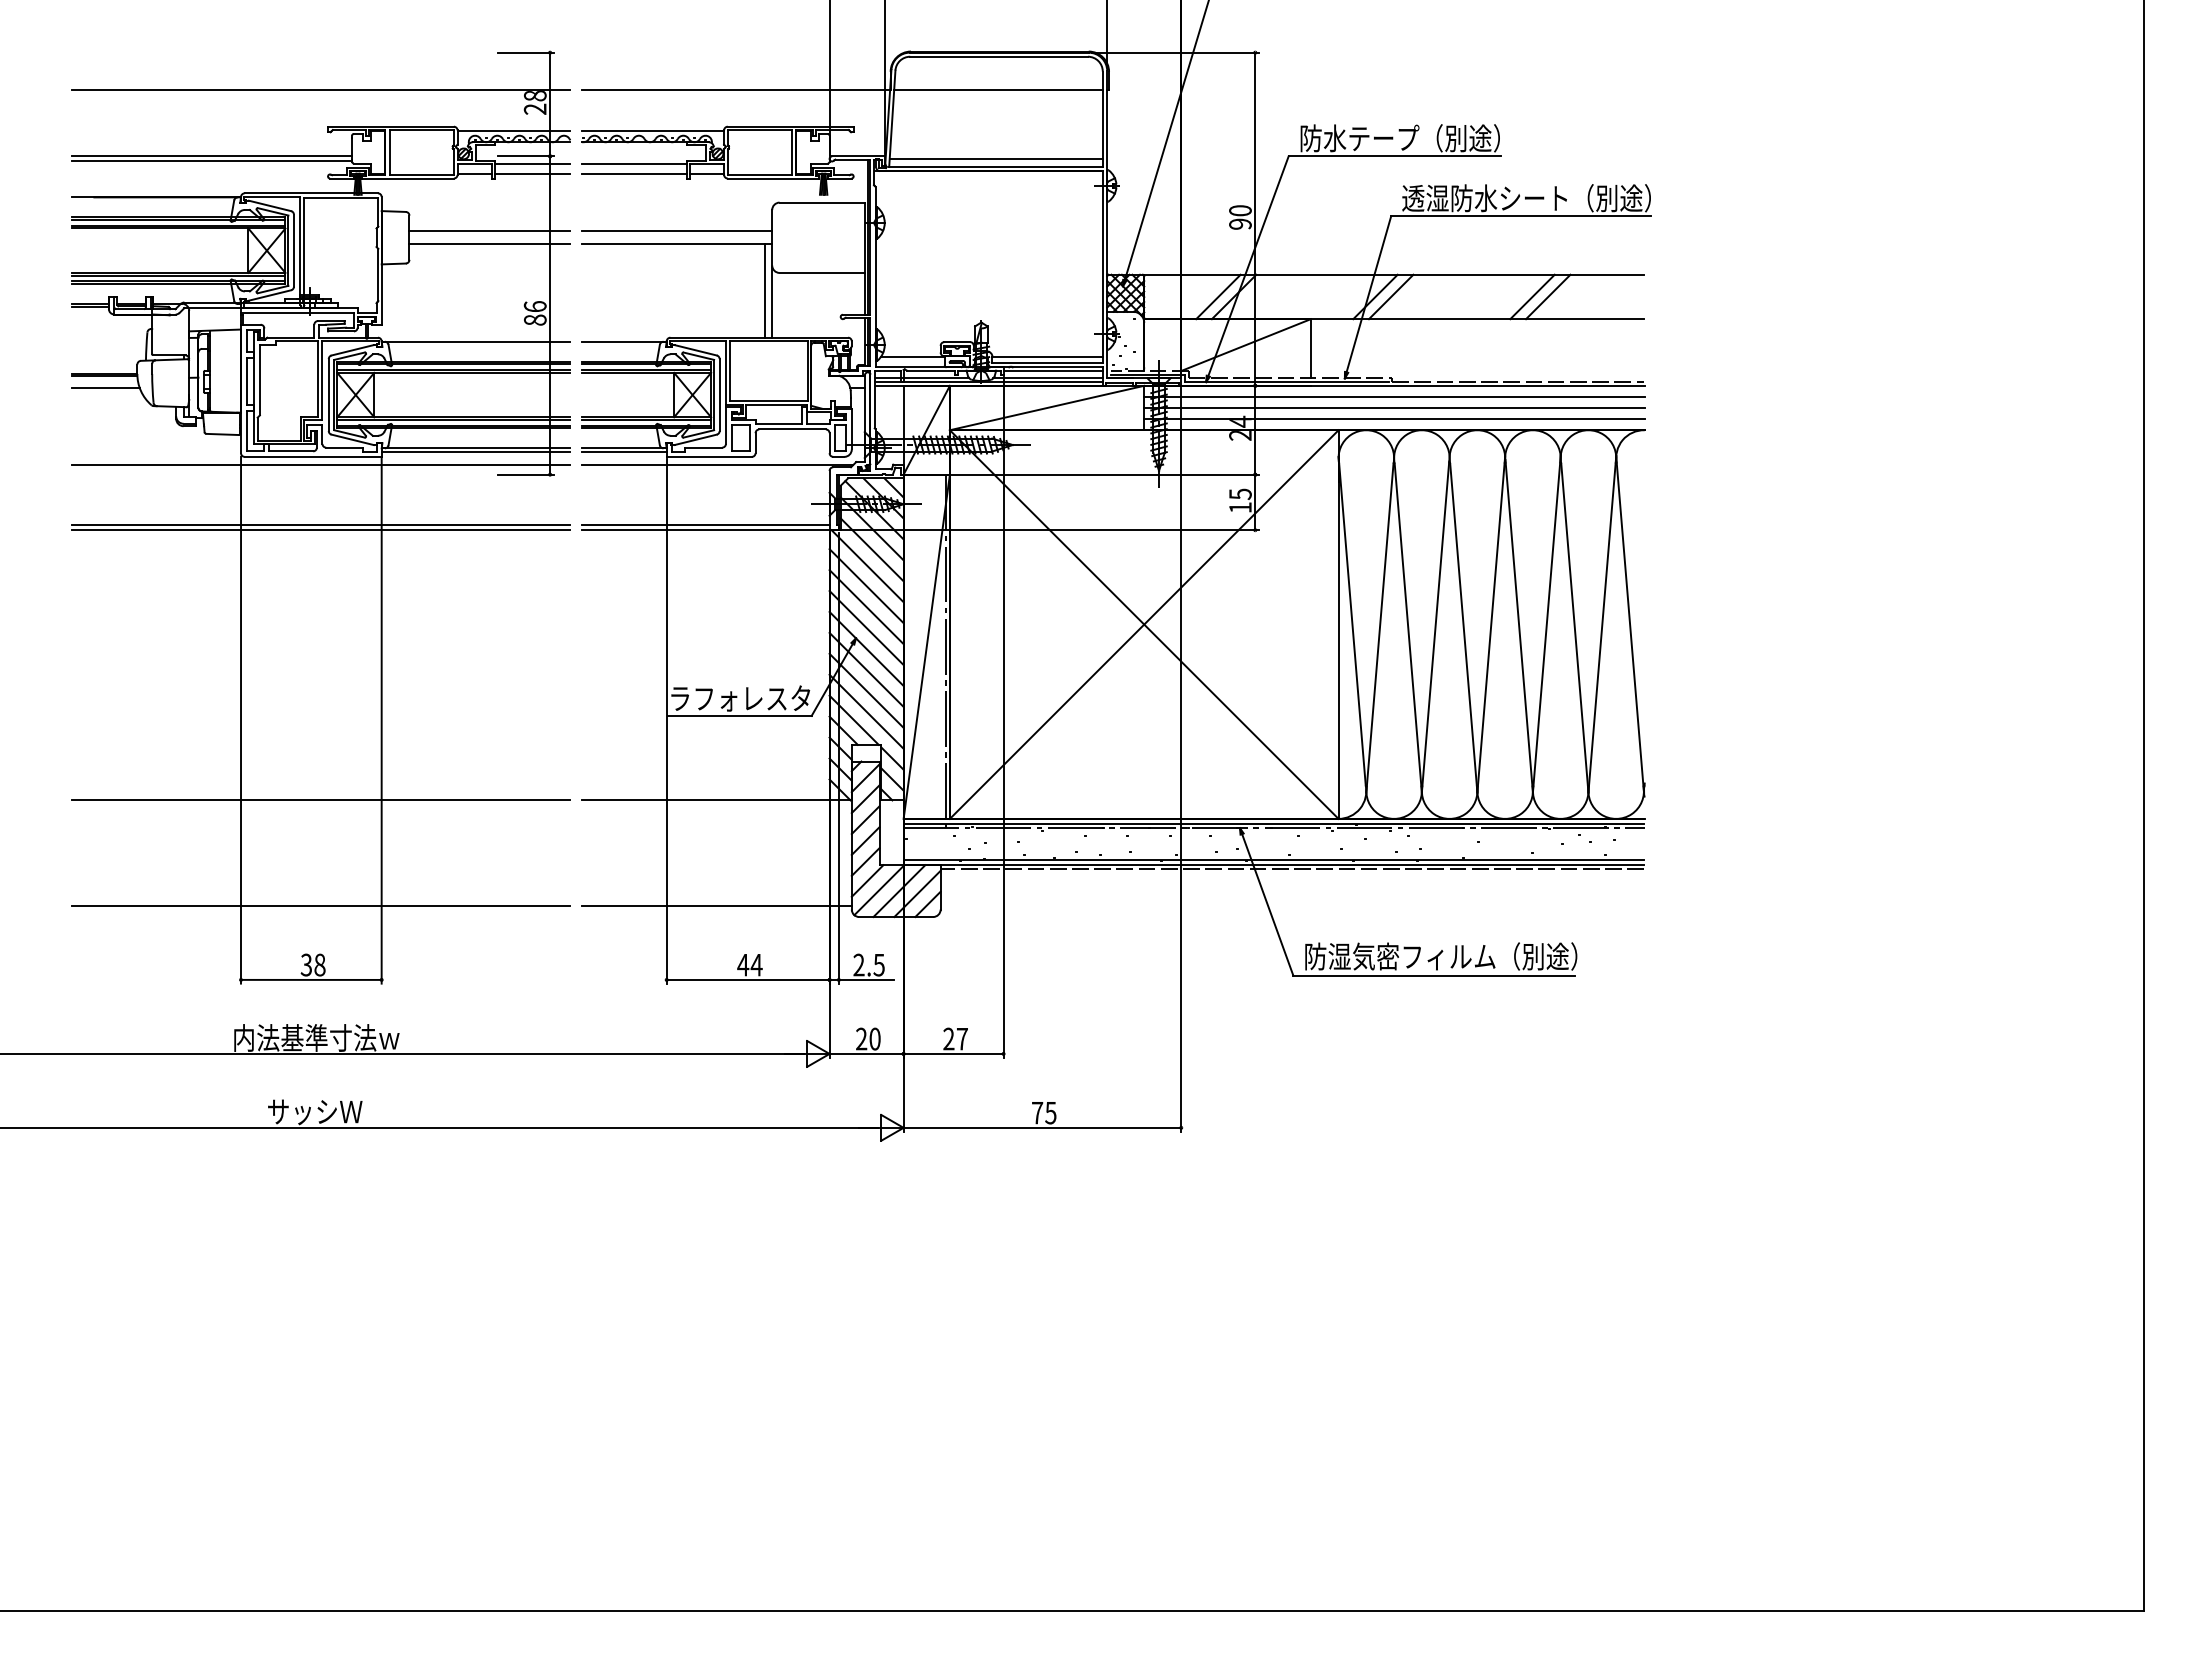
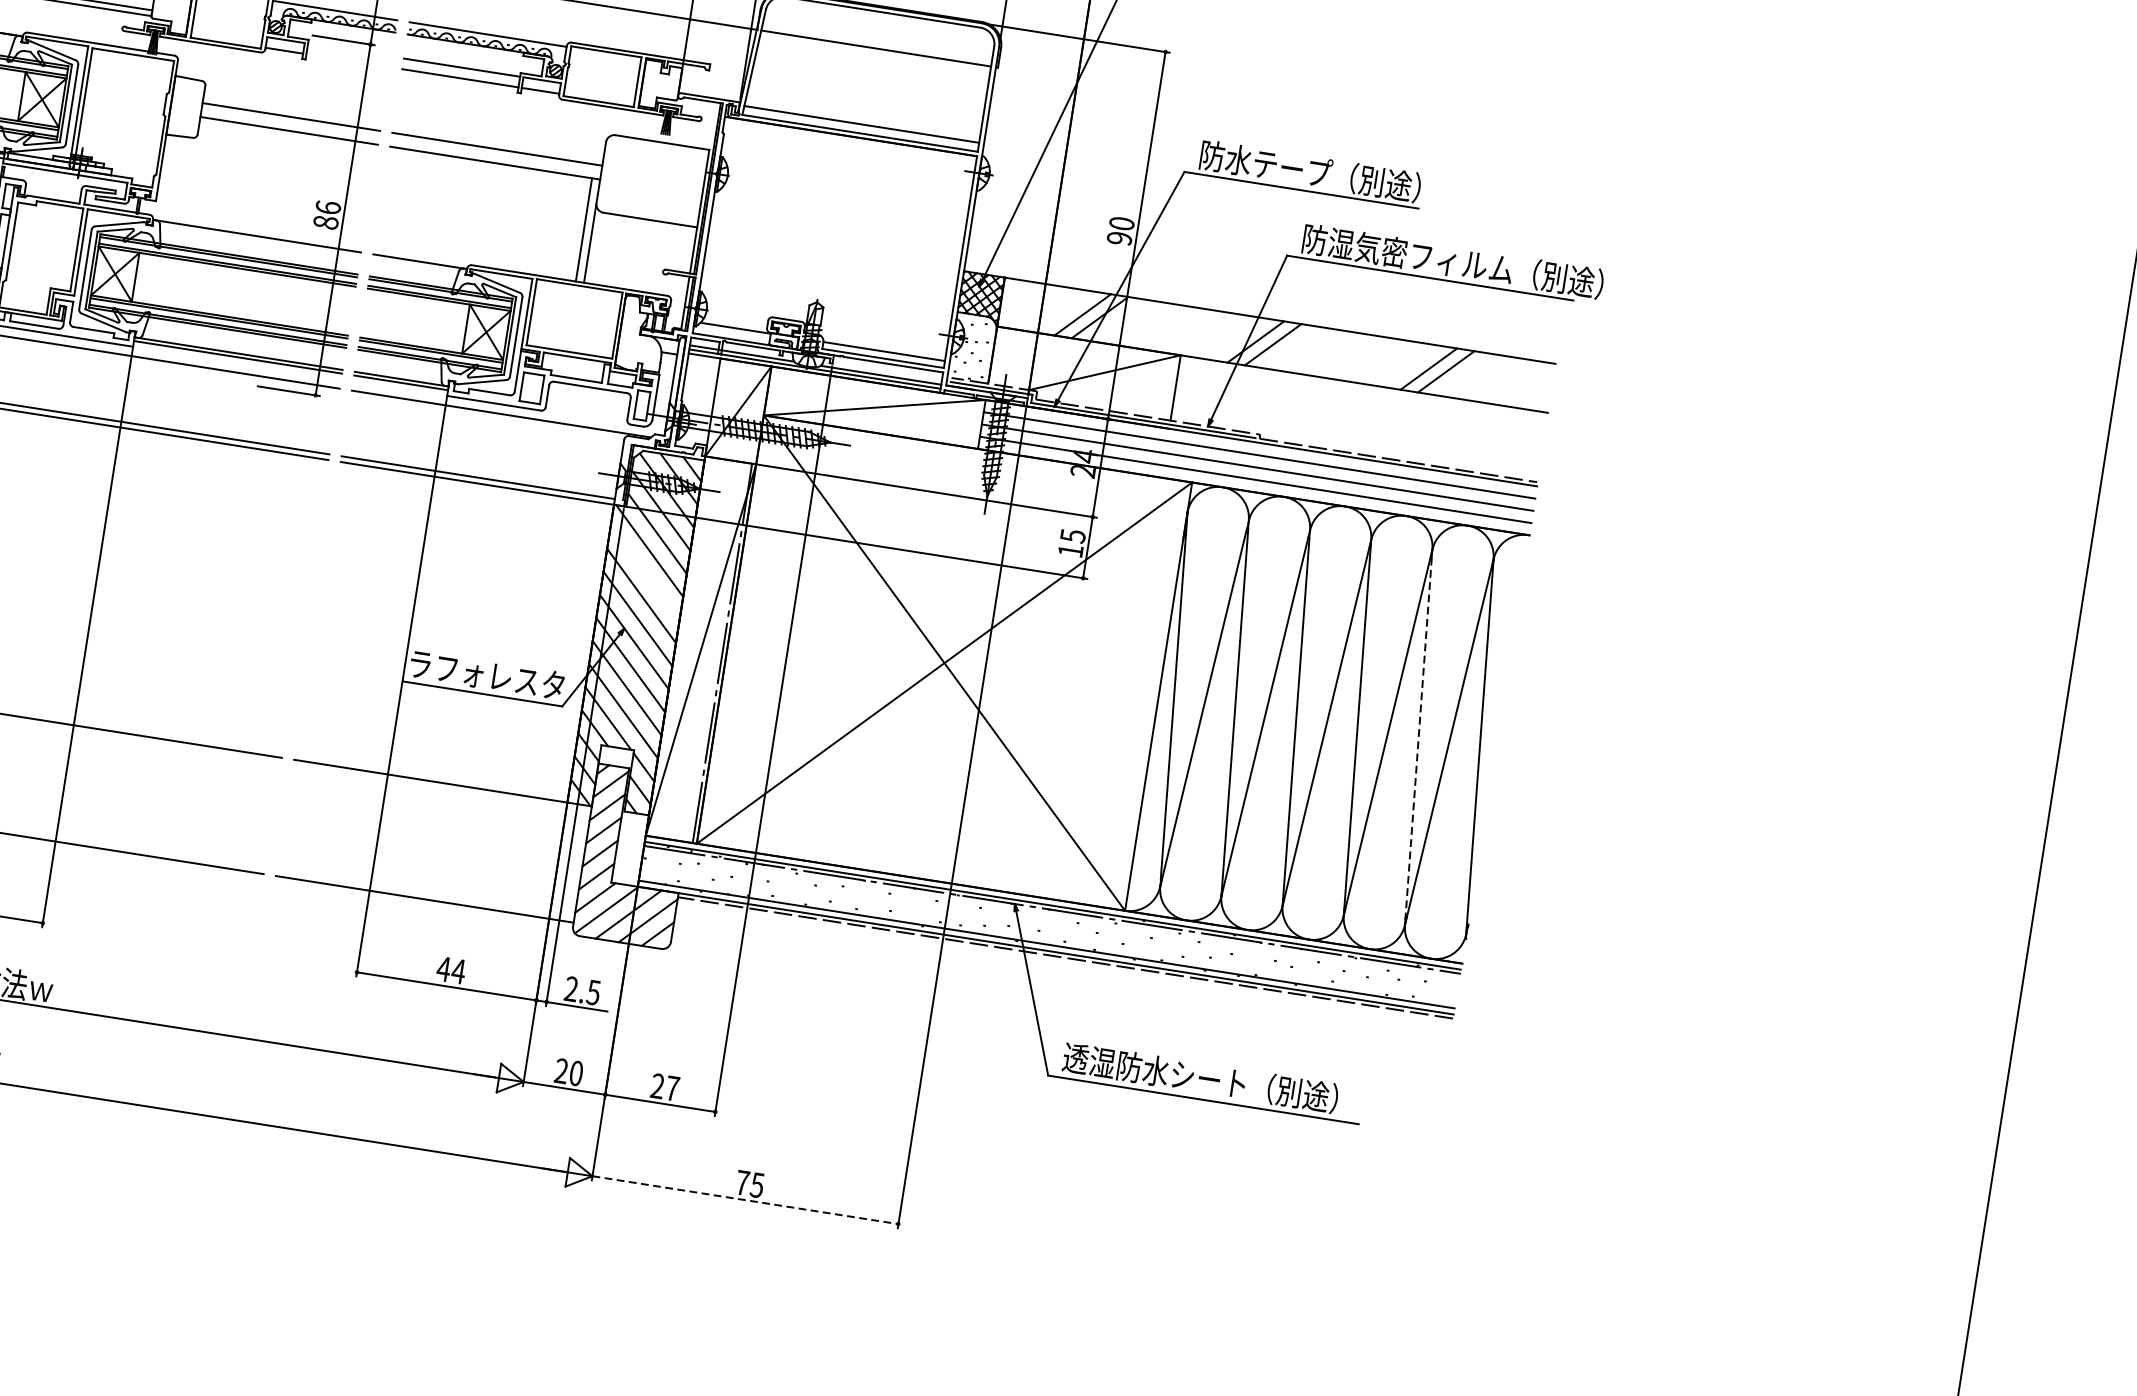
line: (532, 164) -> (349, 50), removed
line: (532, 173) -> (348, 60), removed
text: (1538, 198) -> (1452, 261), 透湿防水シート（別途） -> 防湿気密フィルム（別途）
line: (1052, 370) -> (887, 367), removed
line: (866, 586) -> (645, 573), removed
line: (1574, 628) -> (1417, 741), solid -> dashed
text: (1440, 956) -> (1213, 1080), 防湿気密フィルム（別途） -> 透湿防水シート（別途）
line: (1042, 1127) -> (745, 1199), solid -> dashed

